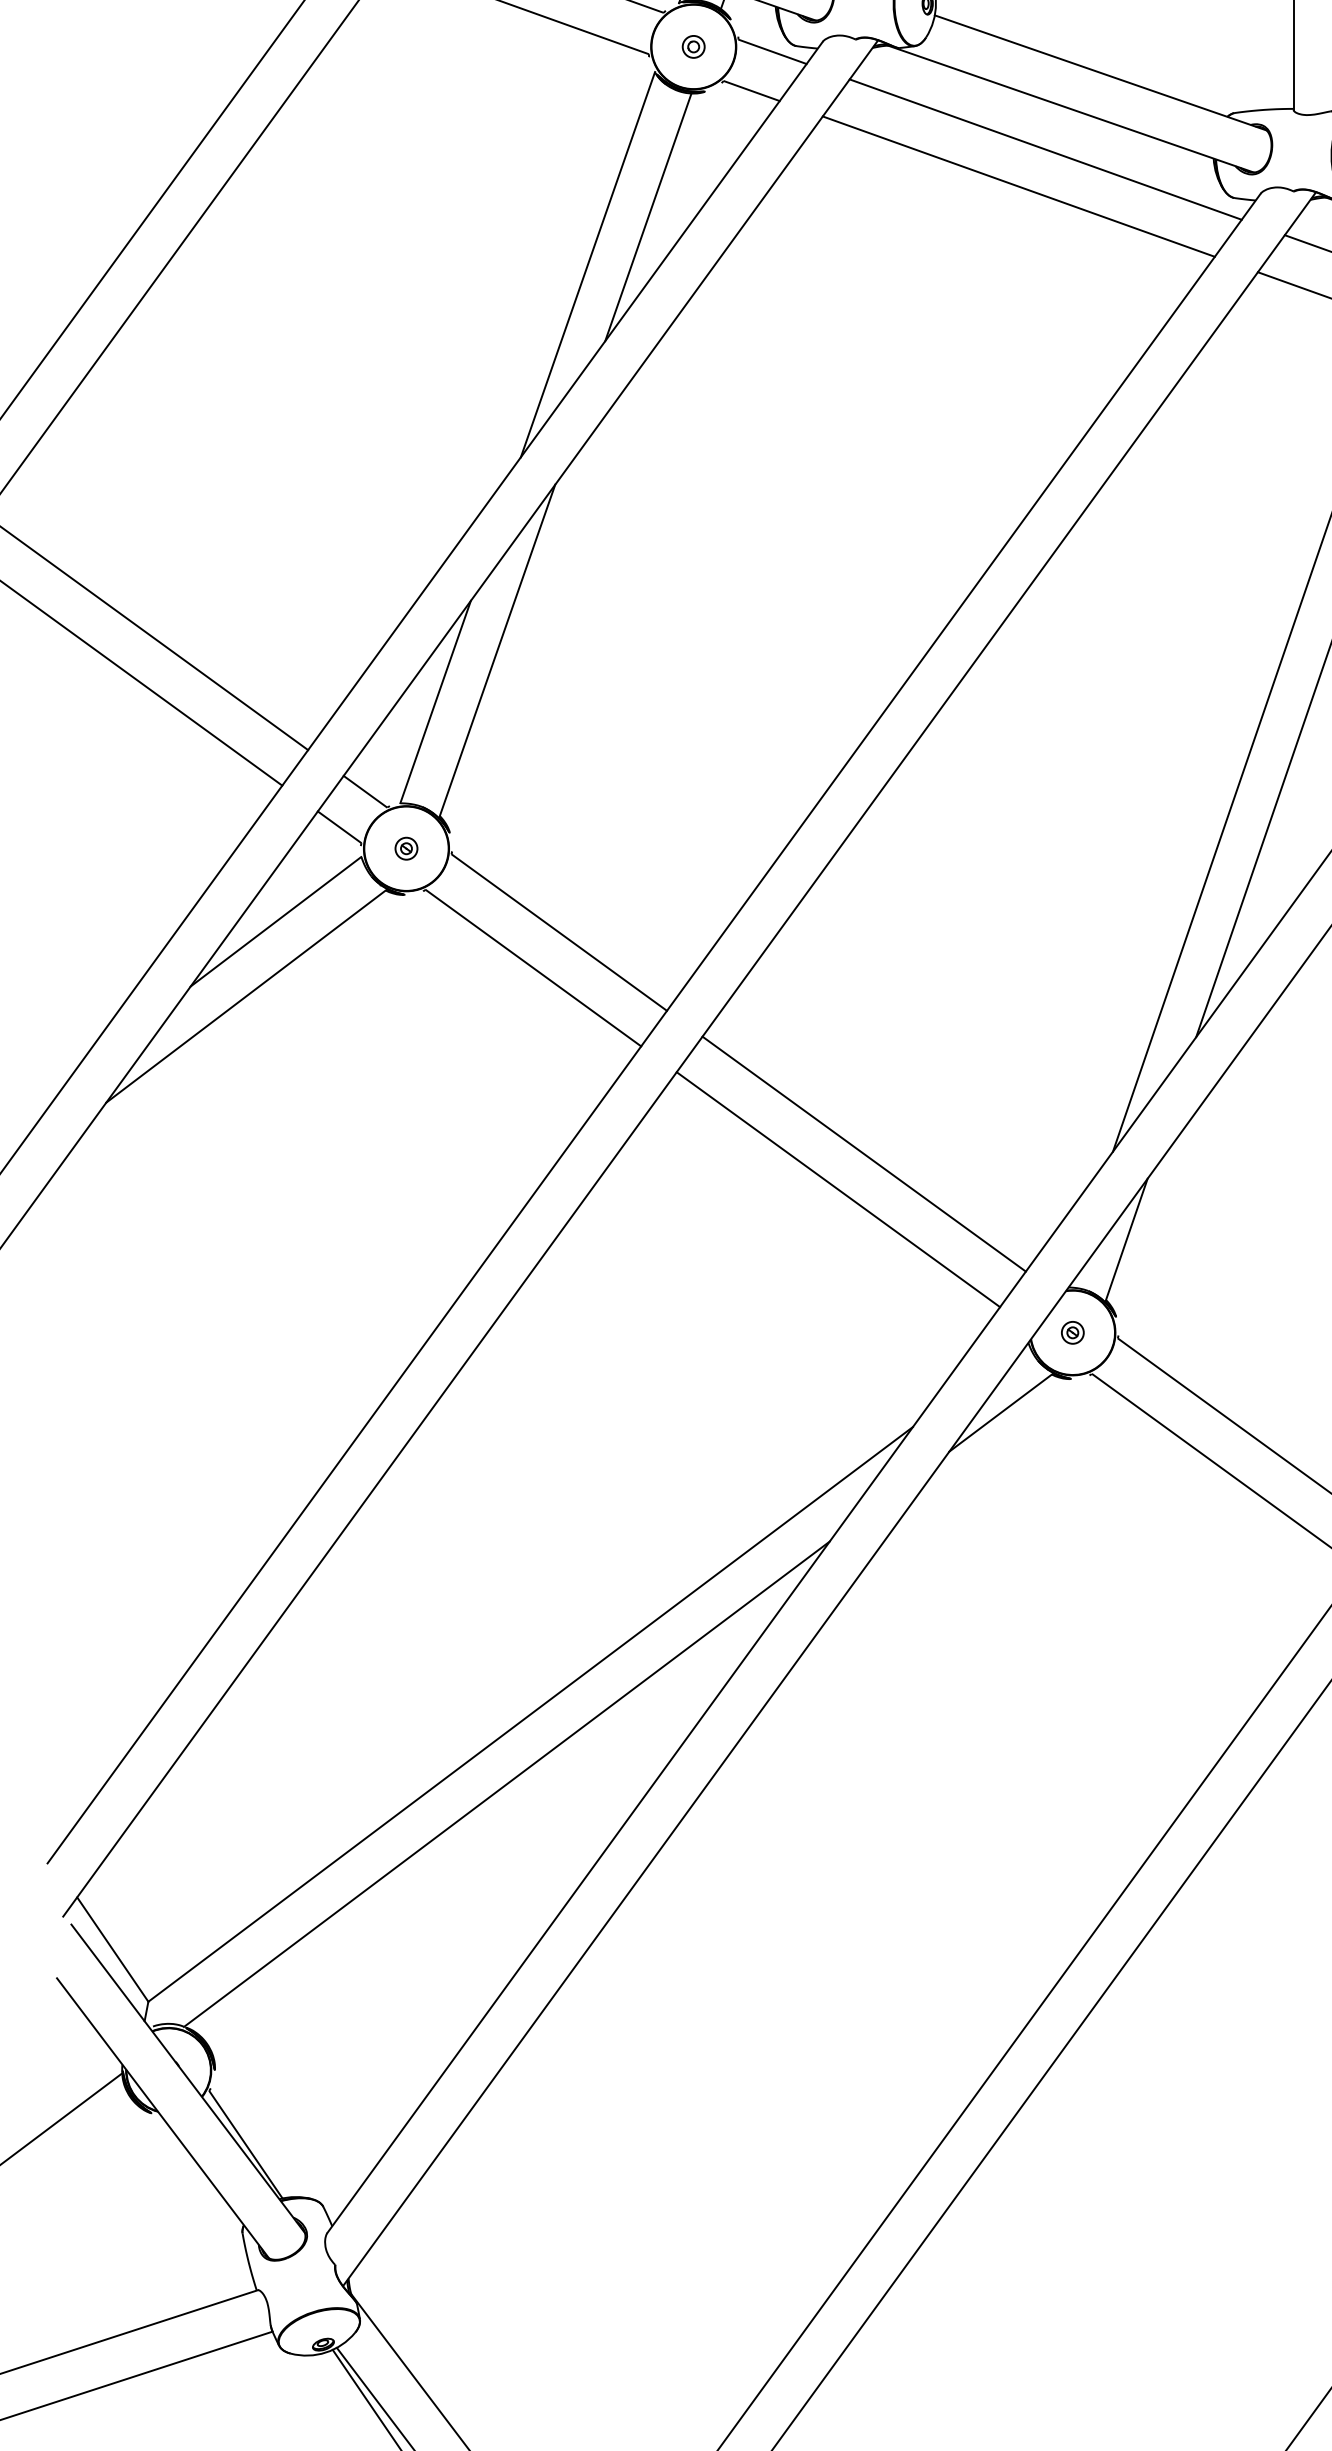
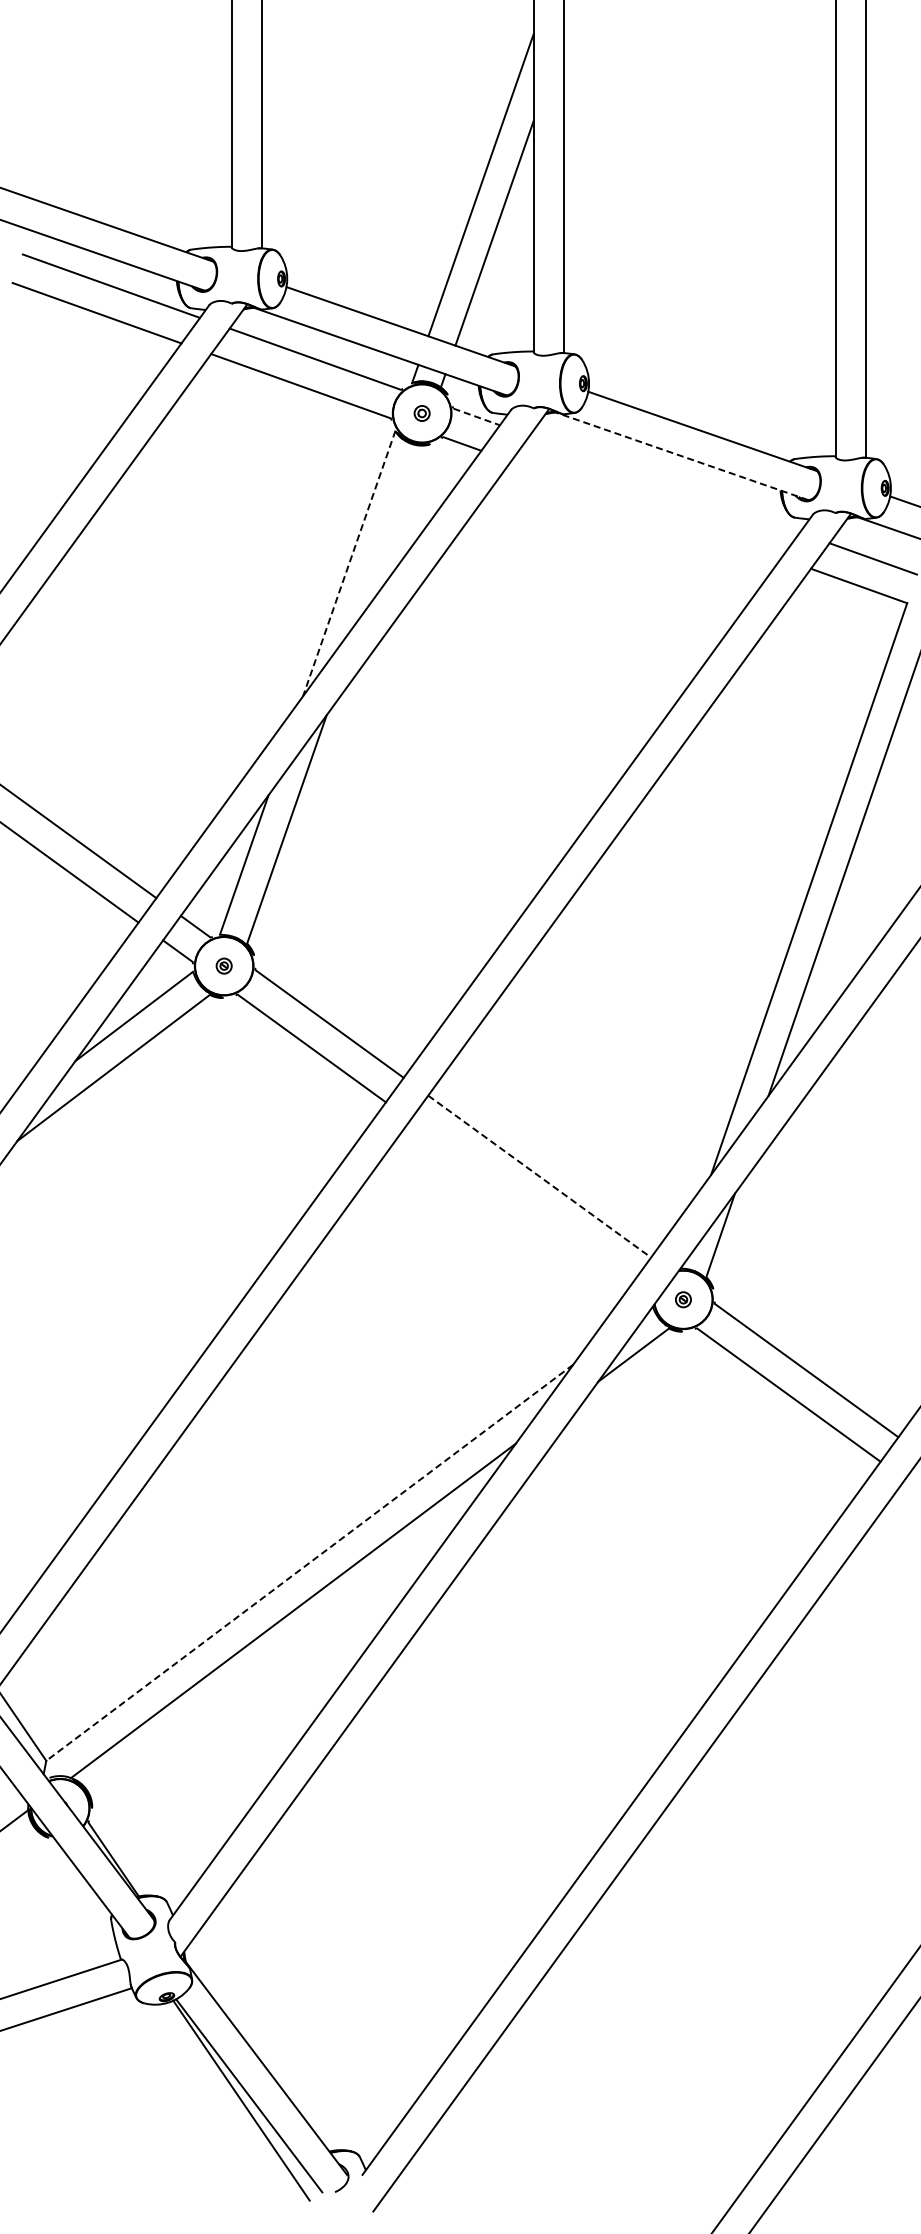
line: (772, 51) -> (476, 416), solid -> dashed
line: (1070, 109) -> (681, 456), solid -> dashed
line: (1045, 148) -> (664, 483), removed
line: (1019, 186) -> (646, 509), removed
line: (647, 216) -> (390, 530), removed
line: (588, 264) -> (349, 563), solid -> dashed
line: (863, 1153) -> (539, 1176), solid -> dashed
line: (837, 1190) -> (521, 1201), removed
line: (530, 1714) -> (309, 1562), solid -> dashed

